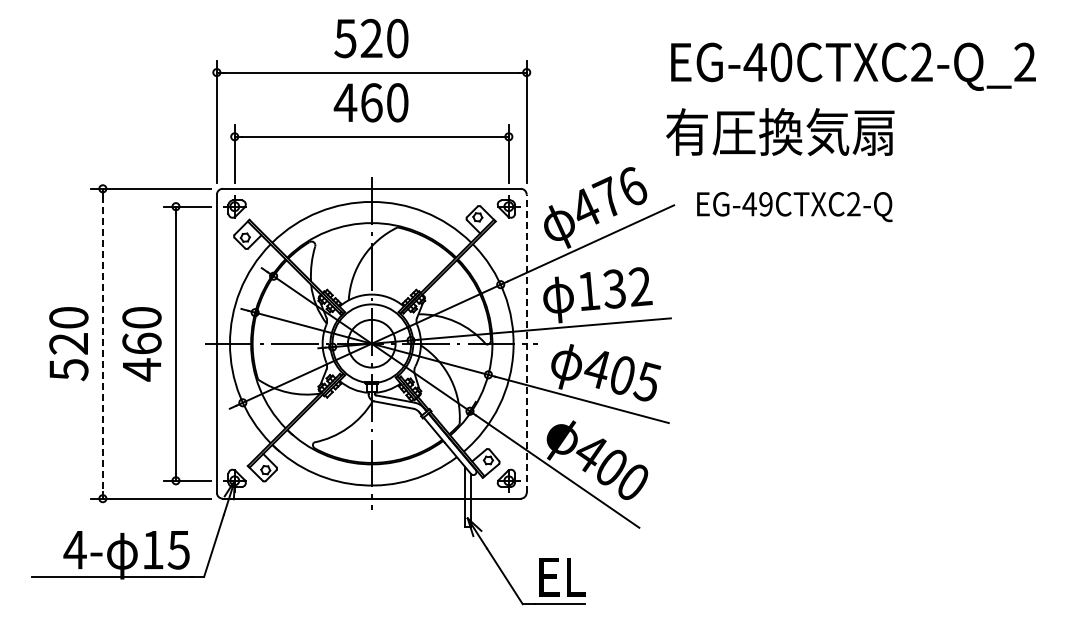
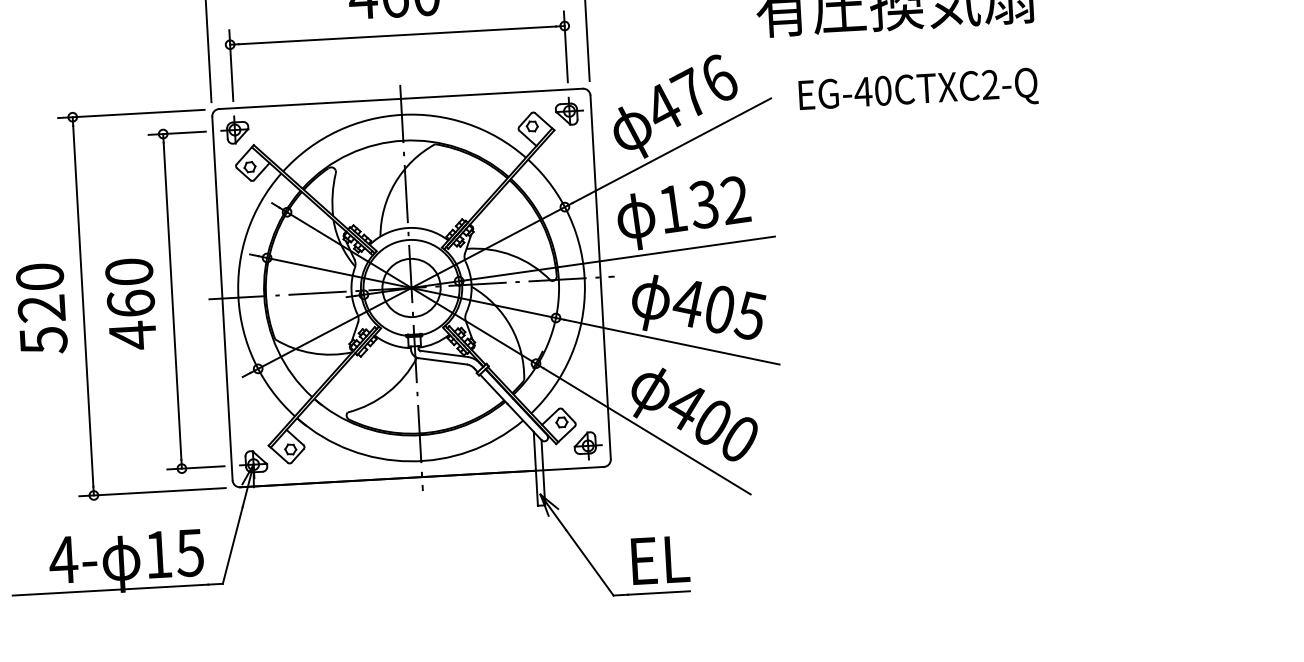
text: (765, 204) -> (882, 91), EG-49CTXC2-Q -> EG-40CTXC2-Q
line: (102, 343) -> (82, 306), dashed -> solid
line: (526, 343) -> (600, 277), dashed -> solid

